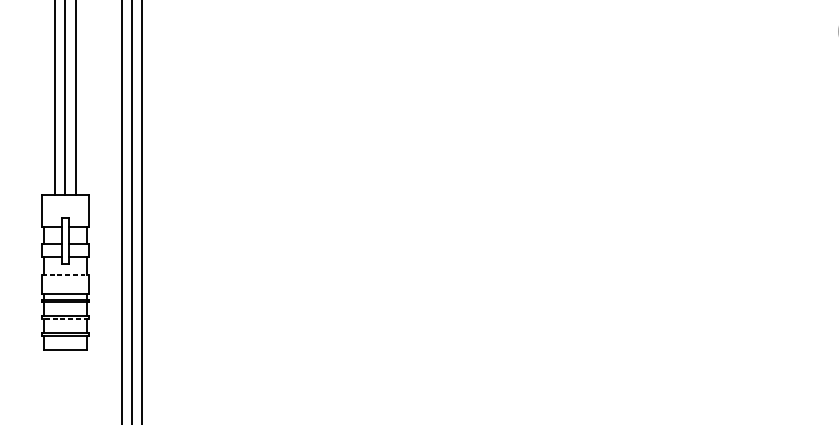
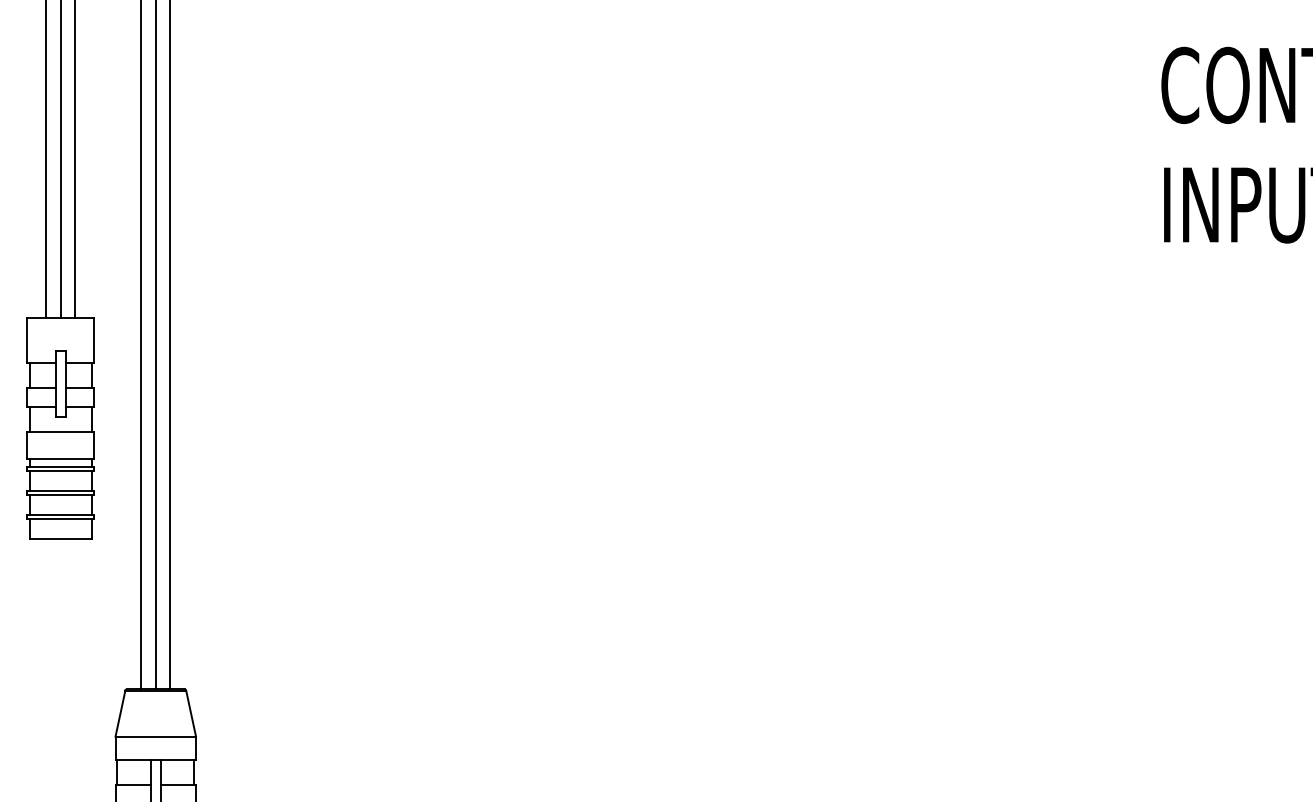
line: (65, 274) -> (61, 431), dashed -> solid
line: (65, 319) -> (60, 495), dashed -> solid

